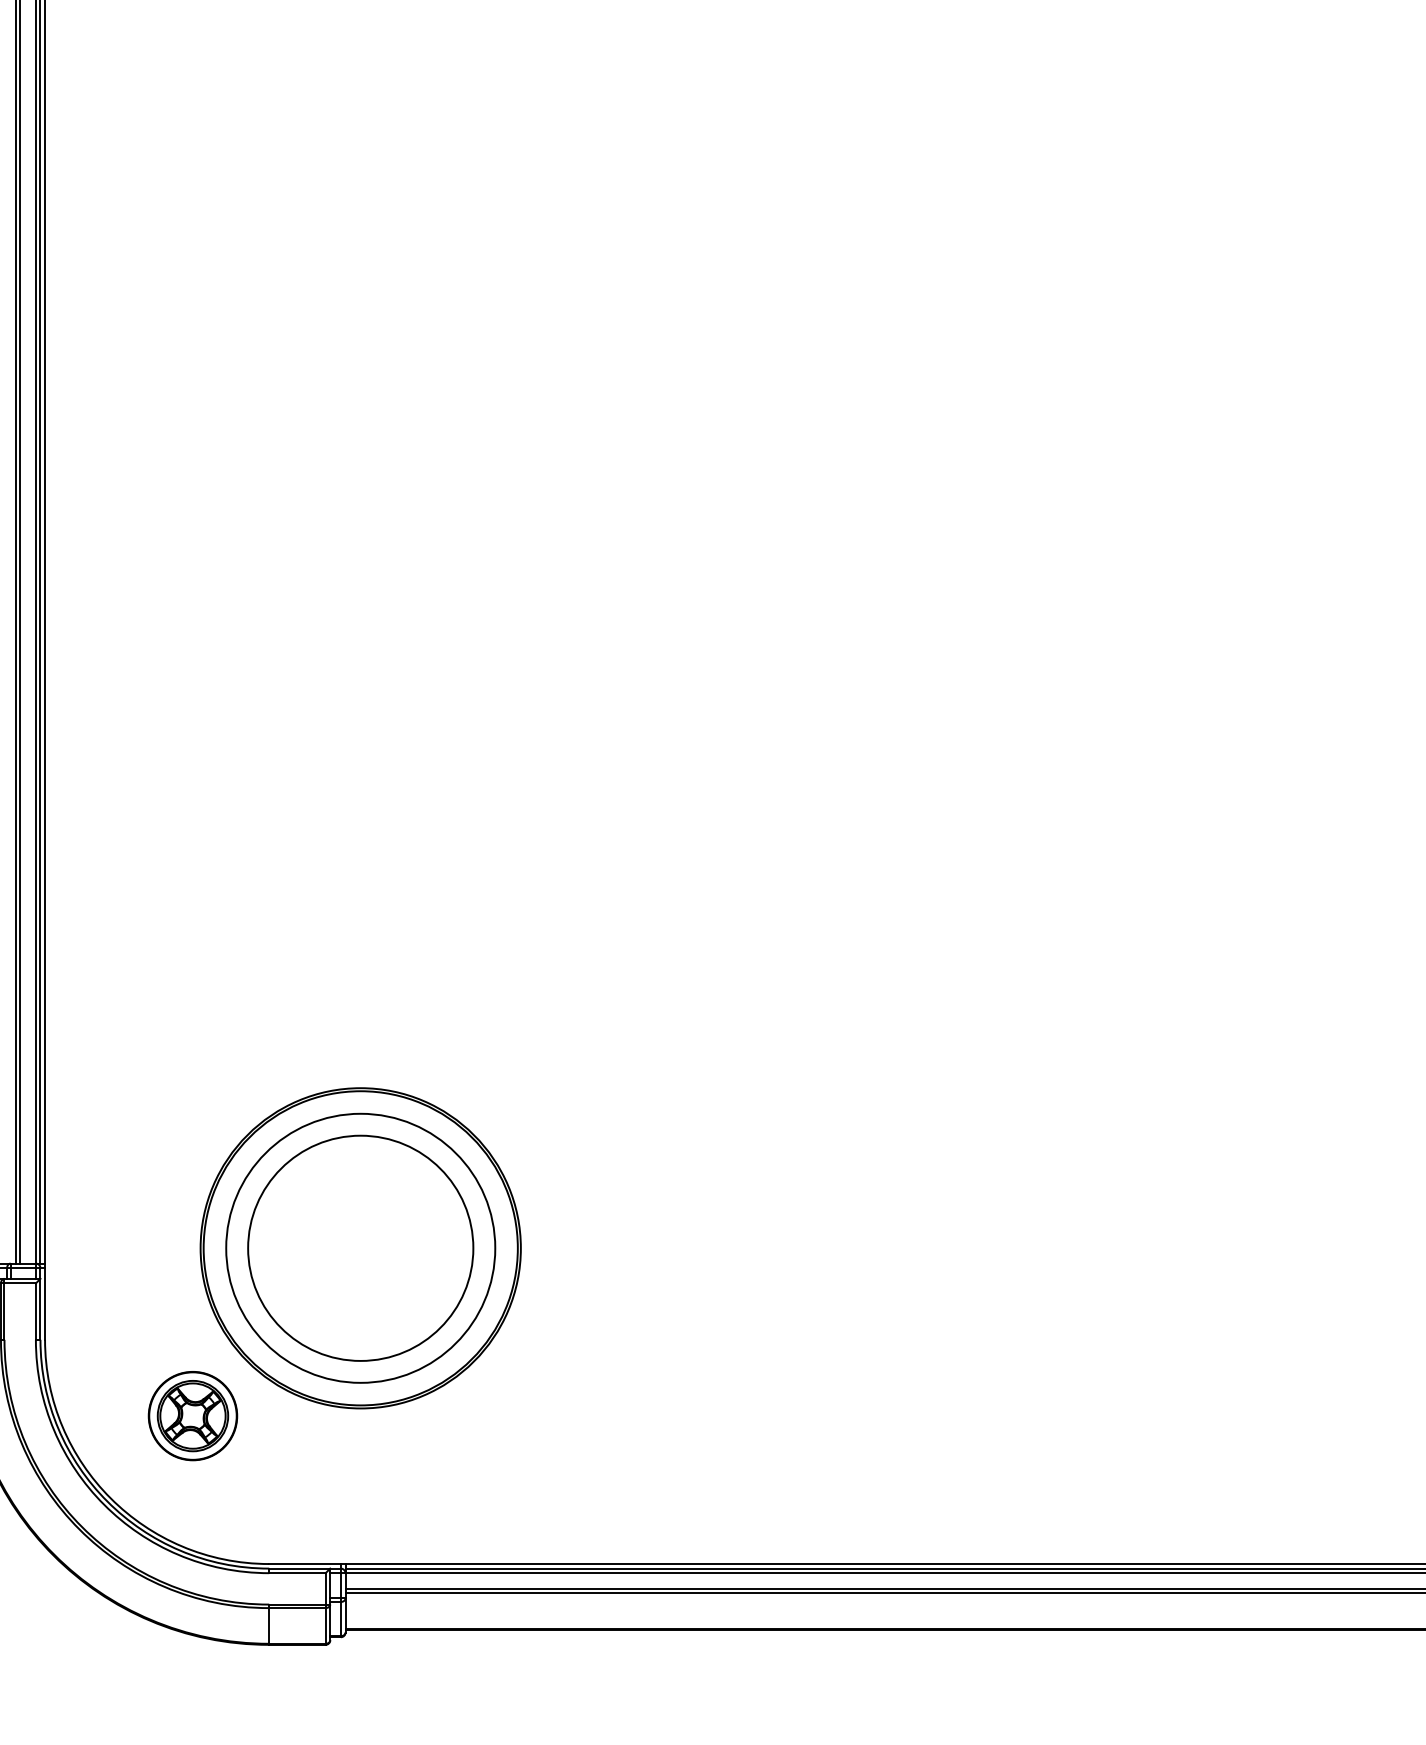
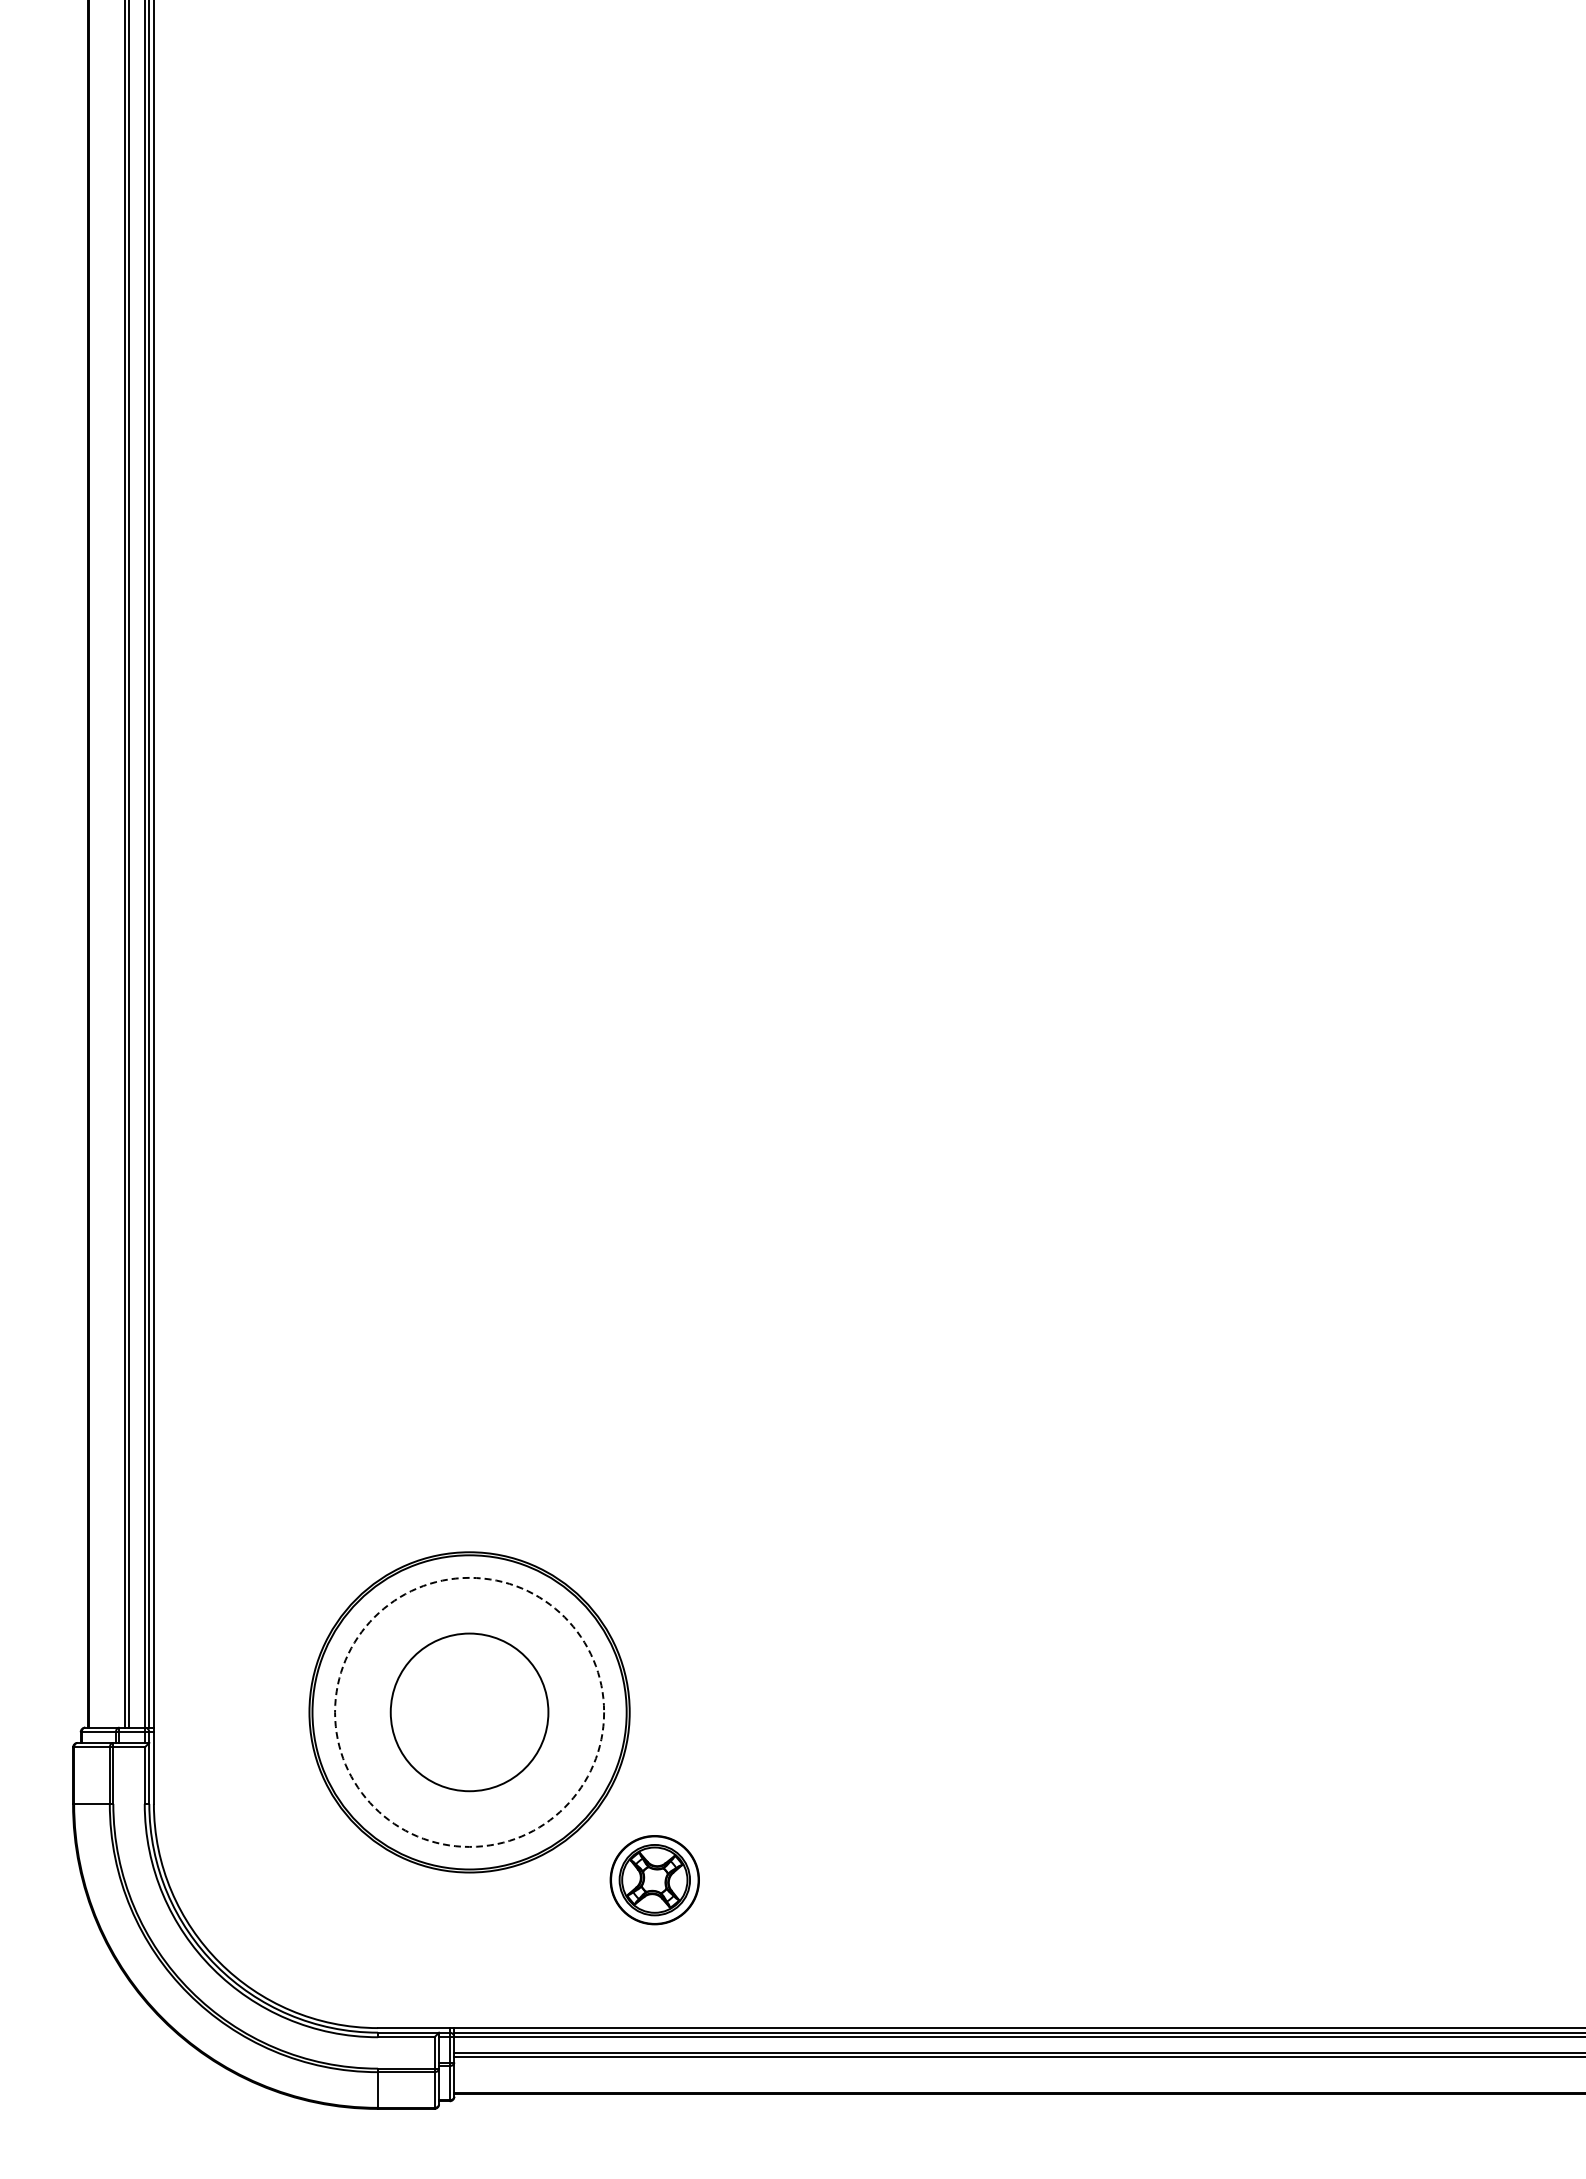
circle: (360, 1247) -> (469, 1711), solid -> dashed
circle: (360, 1248) -> (469, 1712), size x0.7
part: (192, 1416) -> (654, 1880), moved

